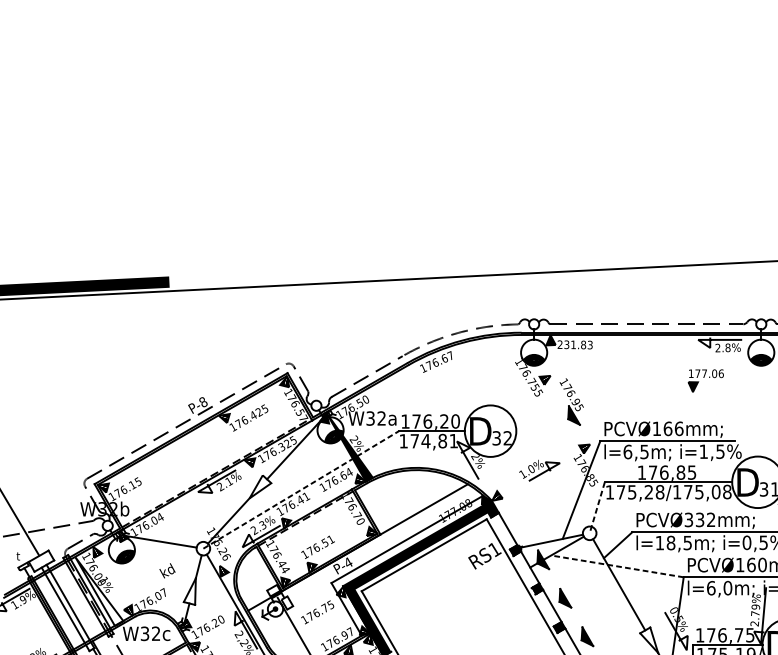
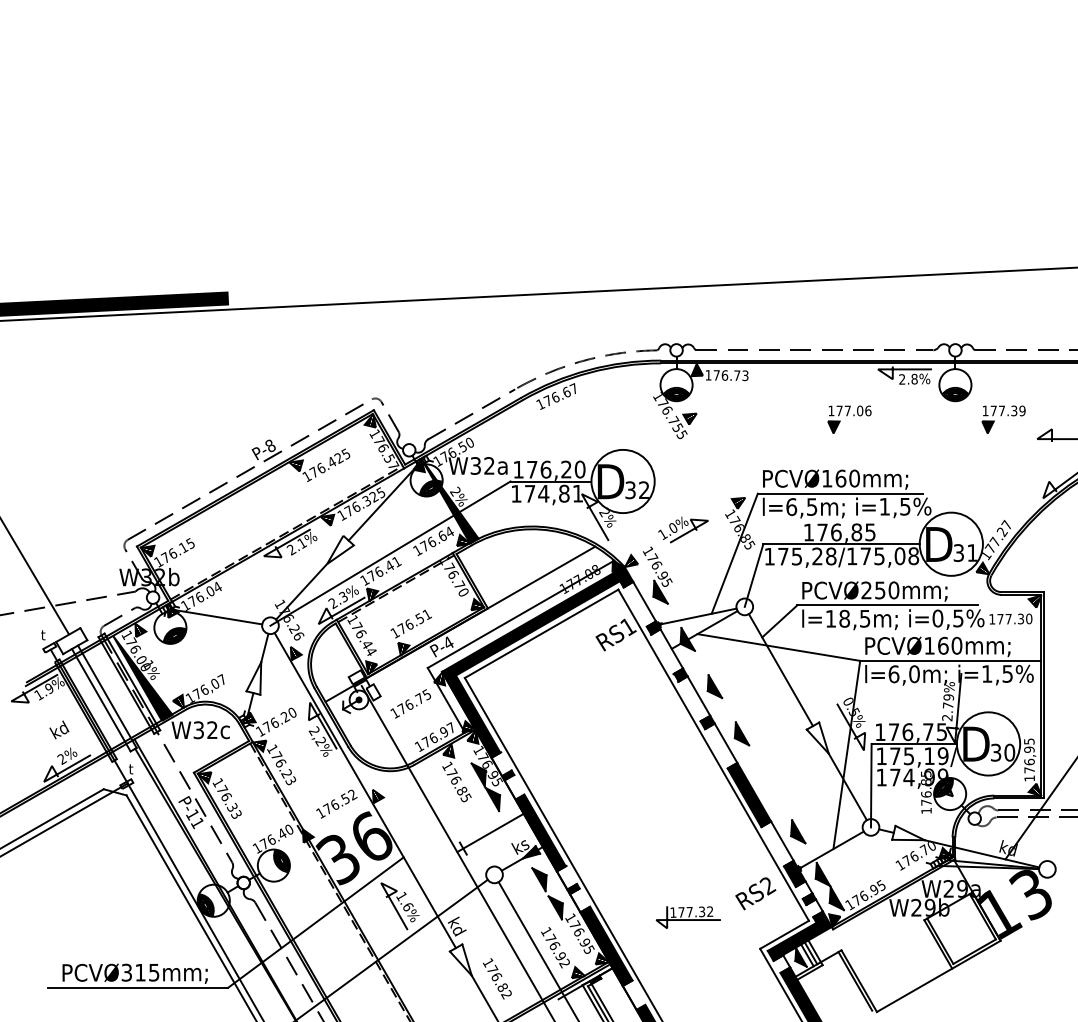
text: (571, 344) -> (722, 375), 231.83 -> 176.73
part: (705, 380) -> (849, 419), moved
part: (571, 401) -> (657, 575), moved
text: (679, 428) -> (854, 478), PCVØ166mm; -> PCVØ160mm;
line: (301, 489) -> (390, 553), dashed -> solid
line: (597, 507) -> (754, 575), dashed -> solid
text: (700, 519) -> (880, 590), PCVØ332mm; -> PCVØ250mm;
line: (617, 566) -> (778, 647), dashed -> solid
text: (167, 570) -> (59, 729), moved
fill: (99, 591) -> (142, 678), added

